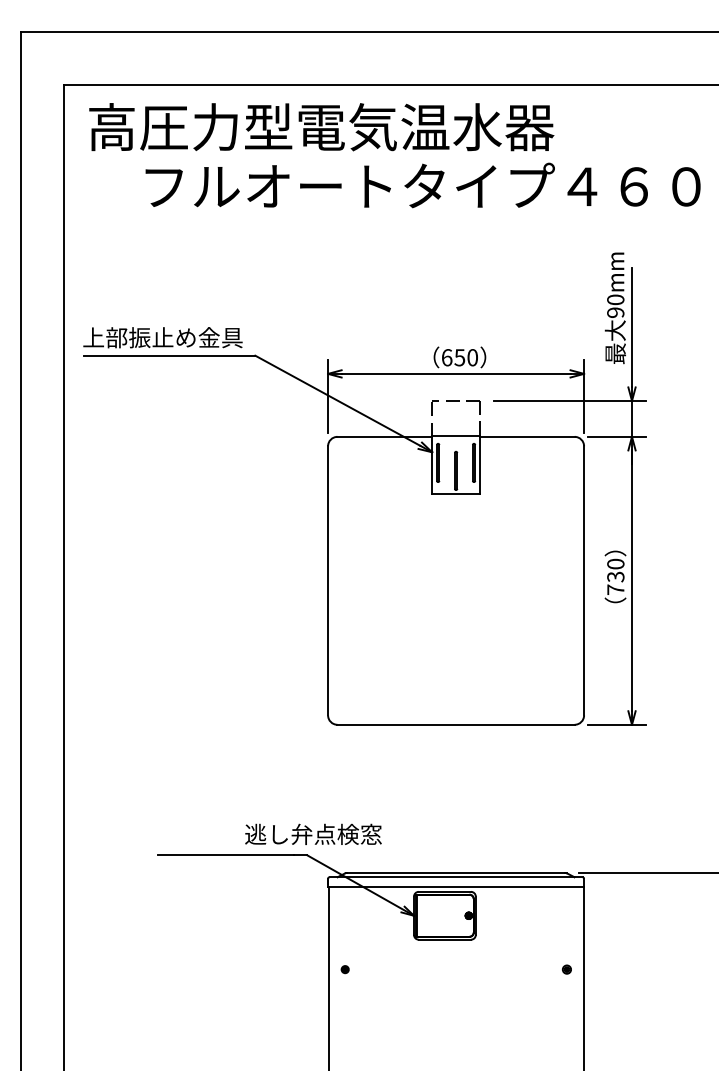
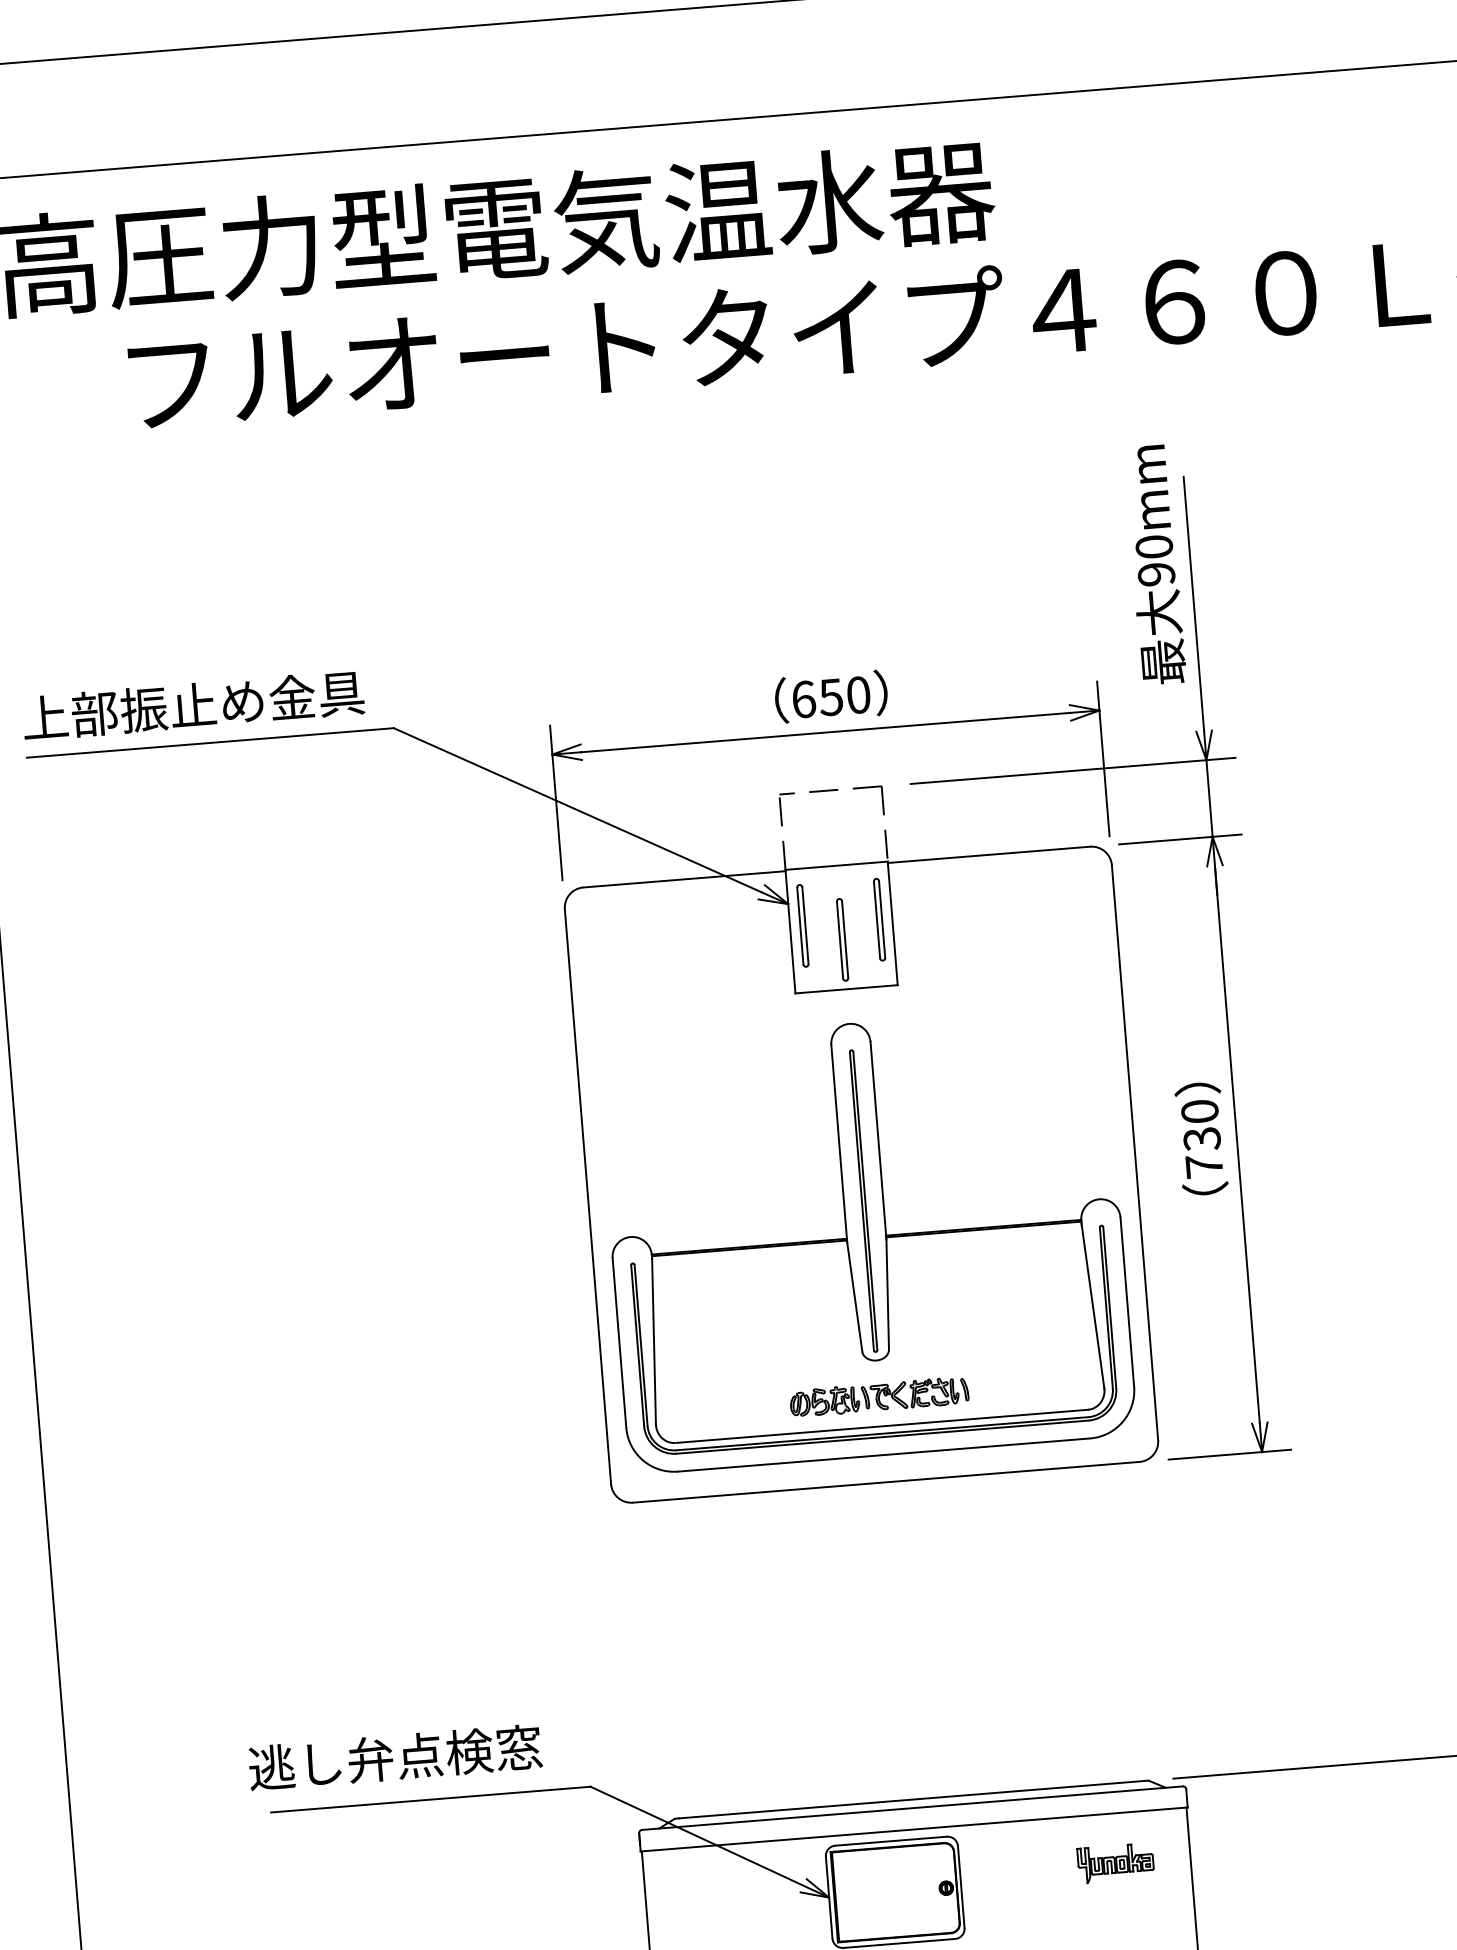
part: (455, 610) -> (865, 1238), added
text: (313, 833) -> (395, 1755), moved
part: (548, 910) -> (1115, 1863), added

